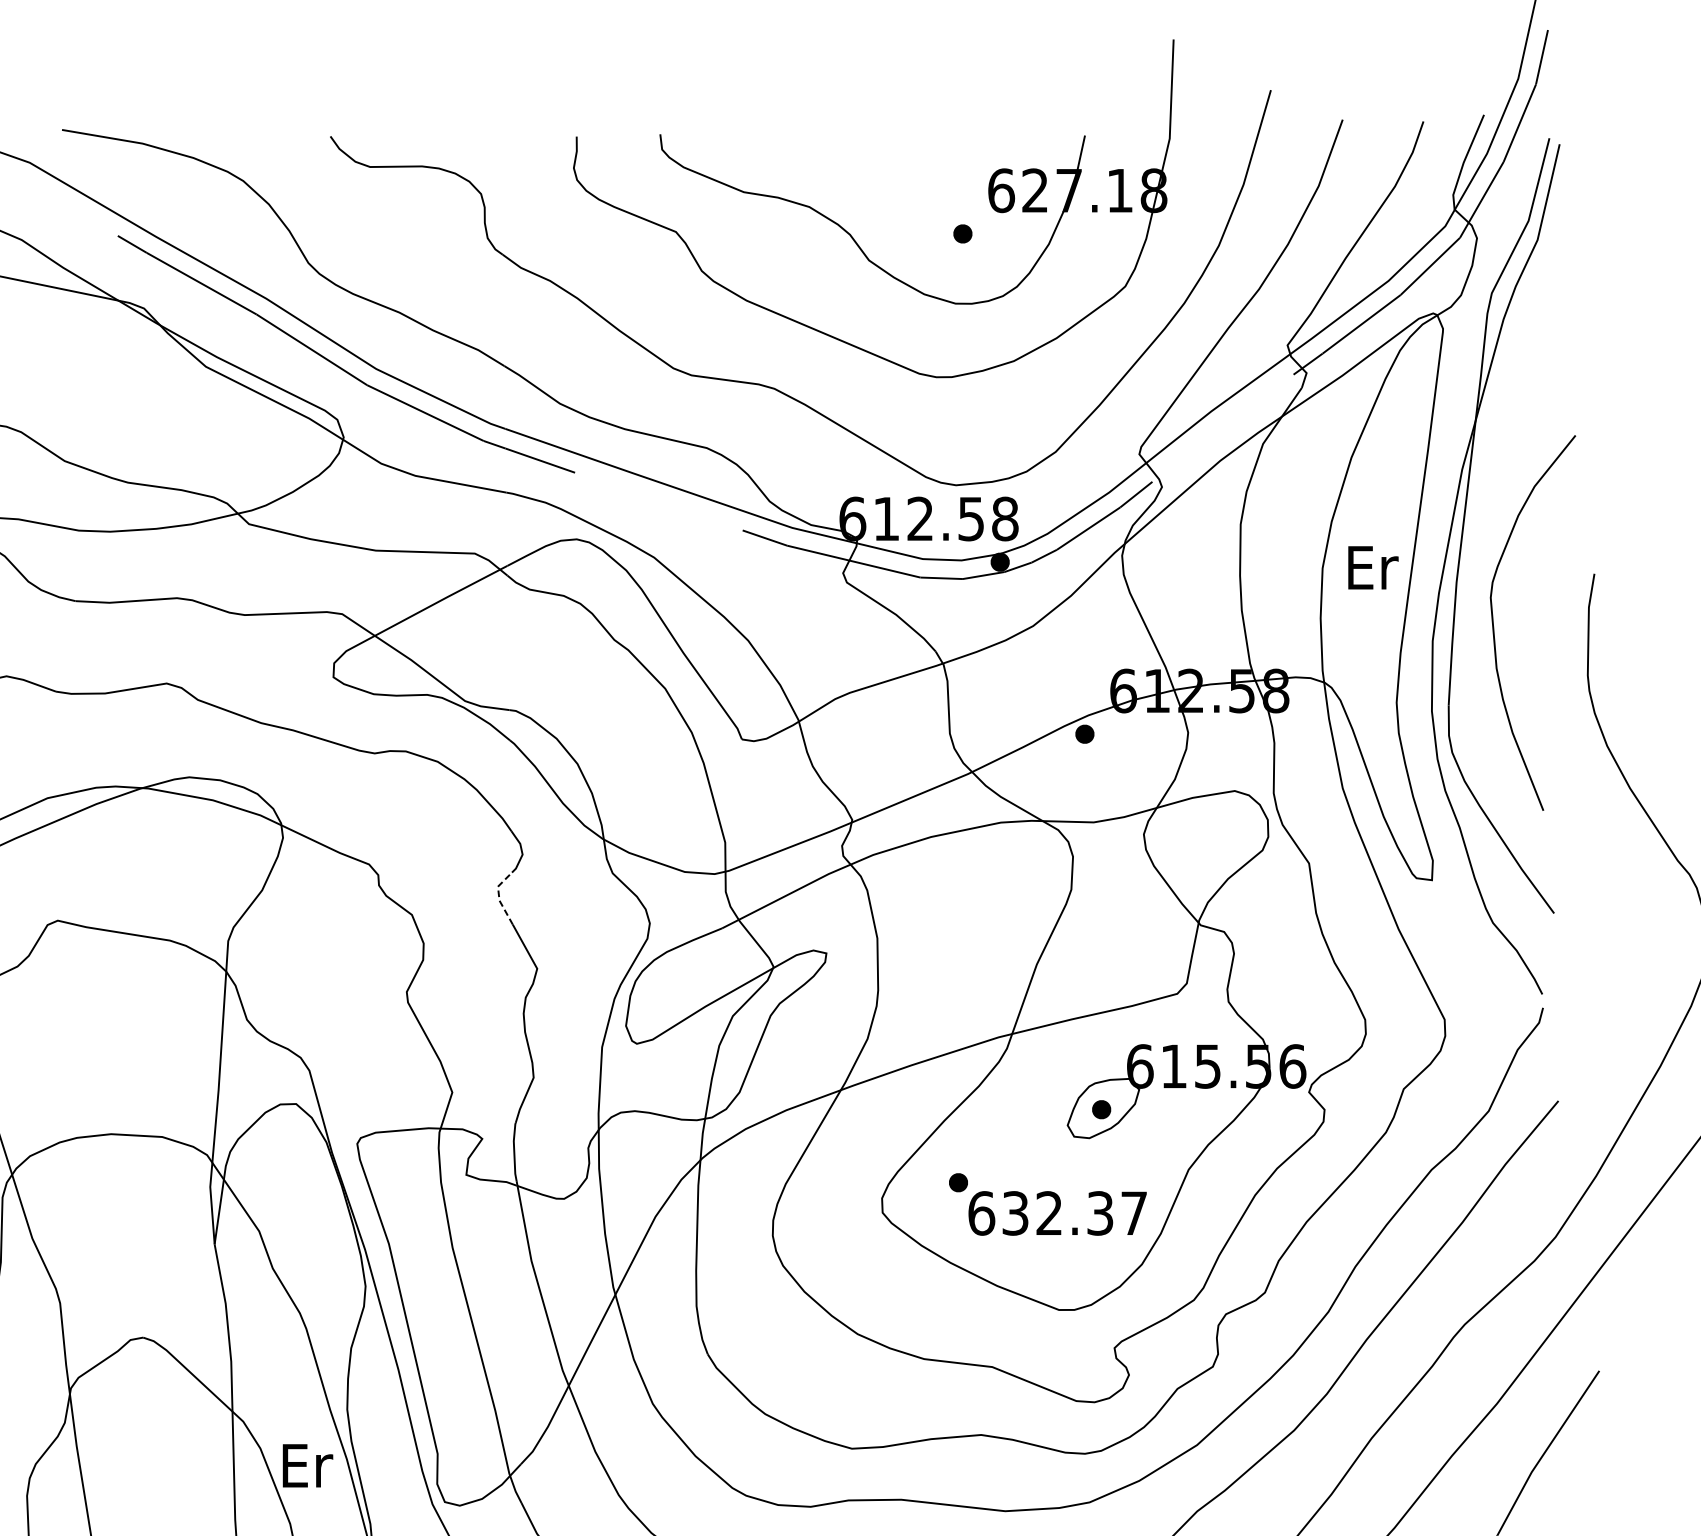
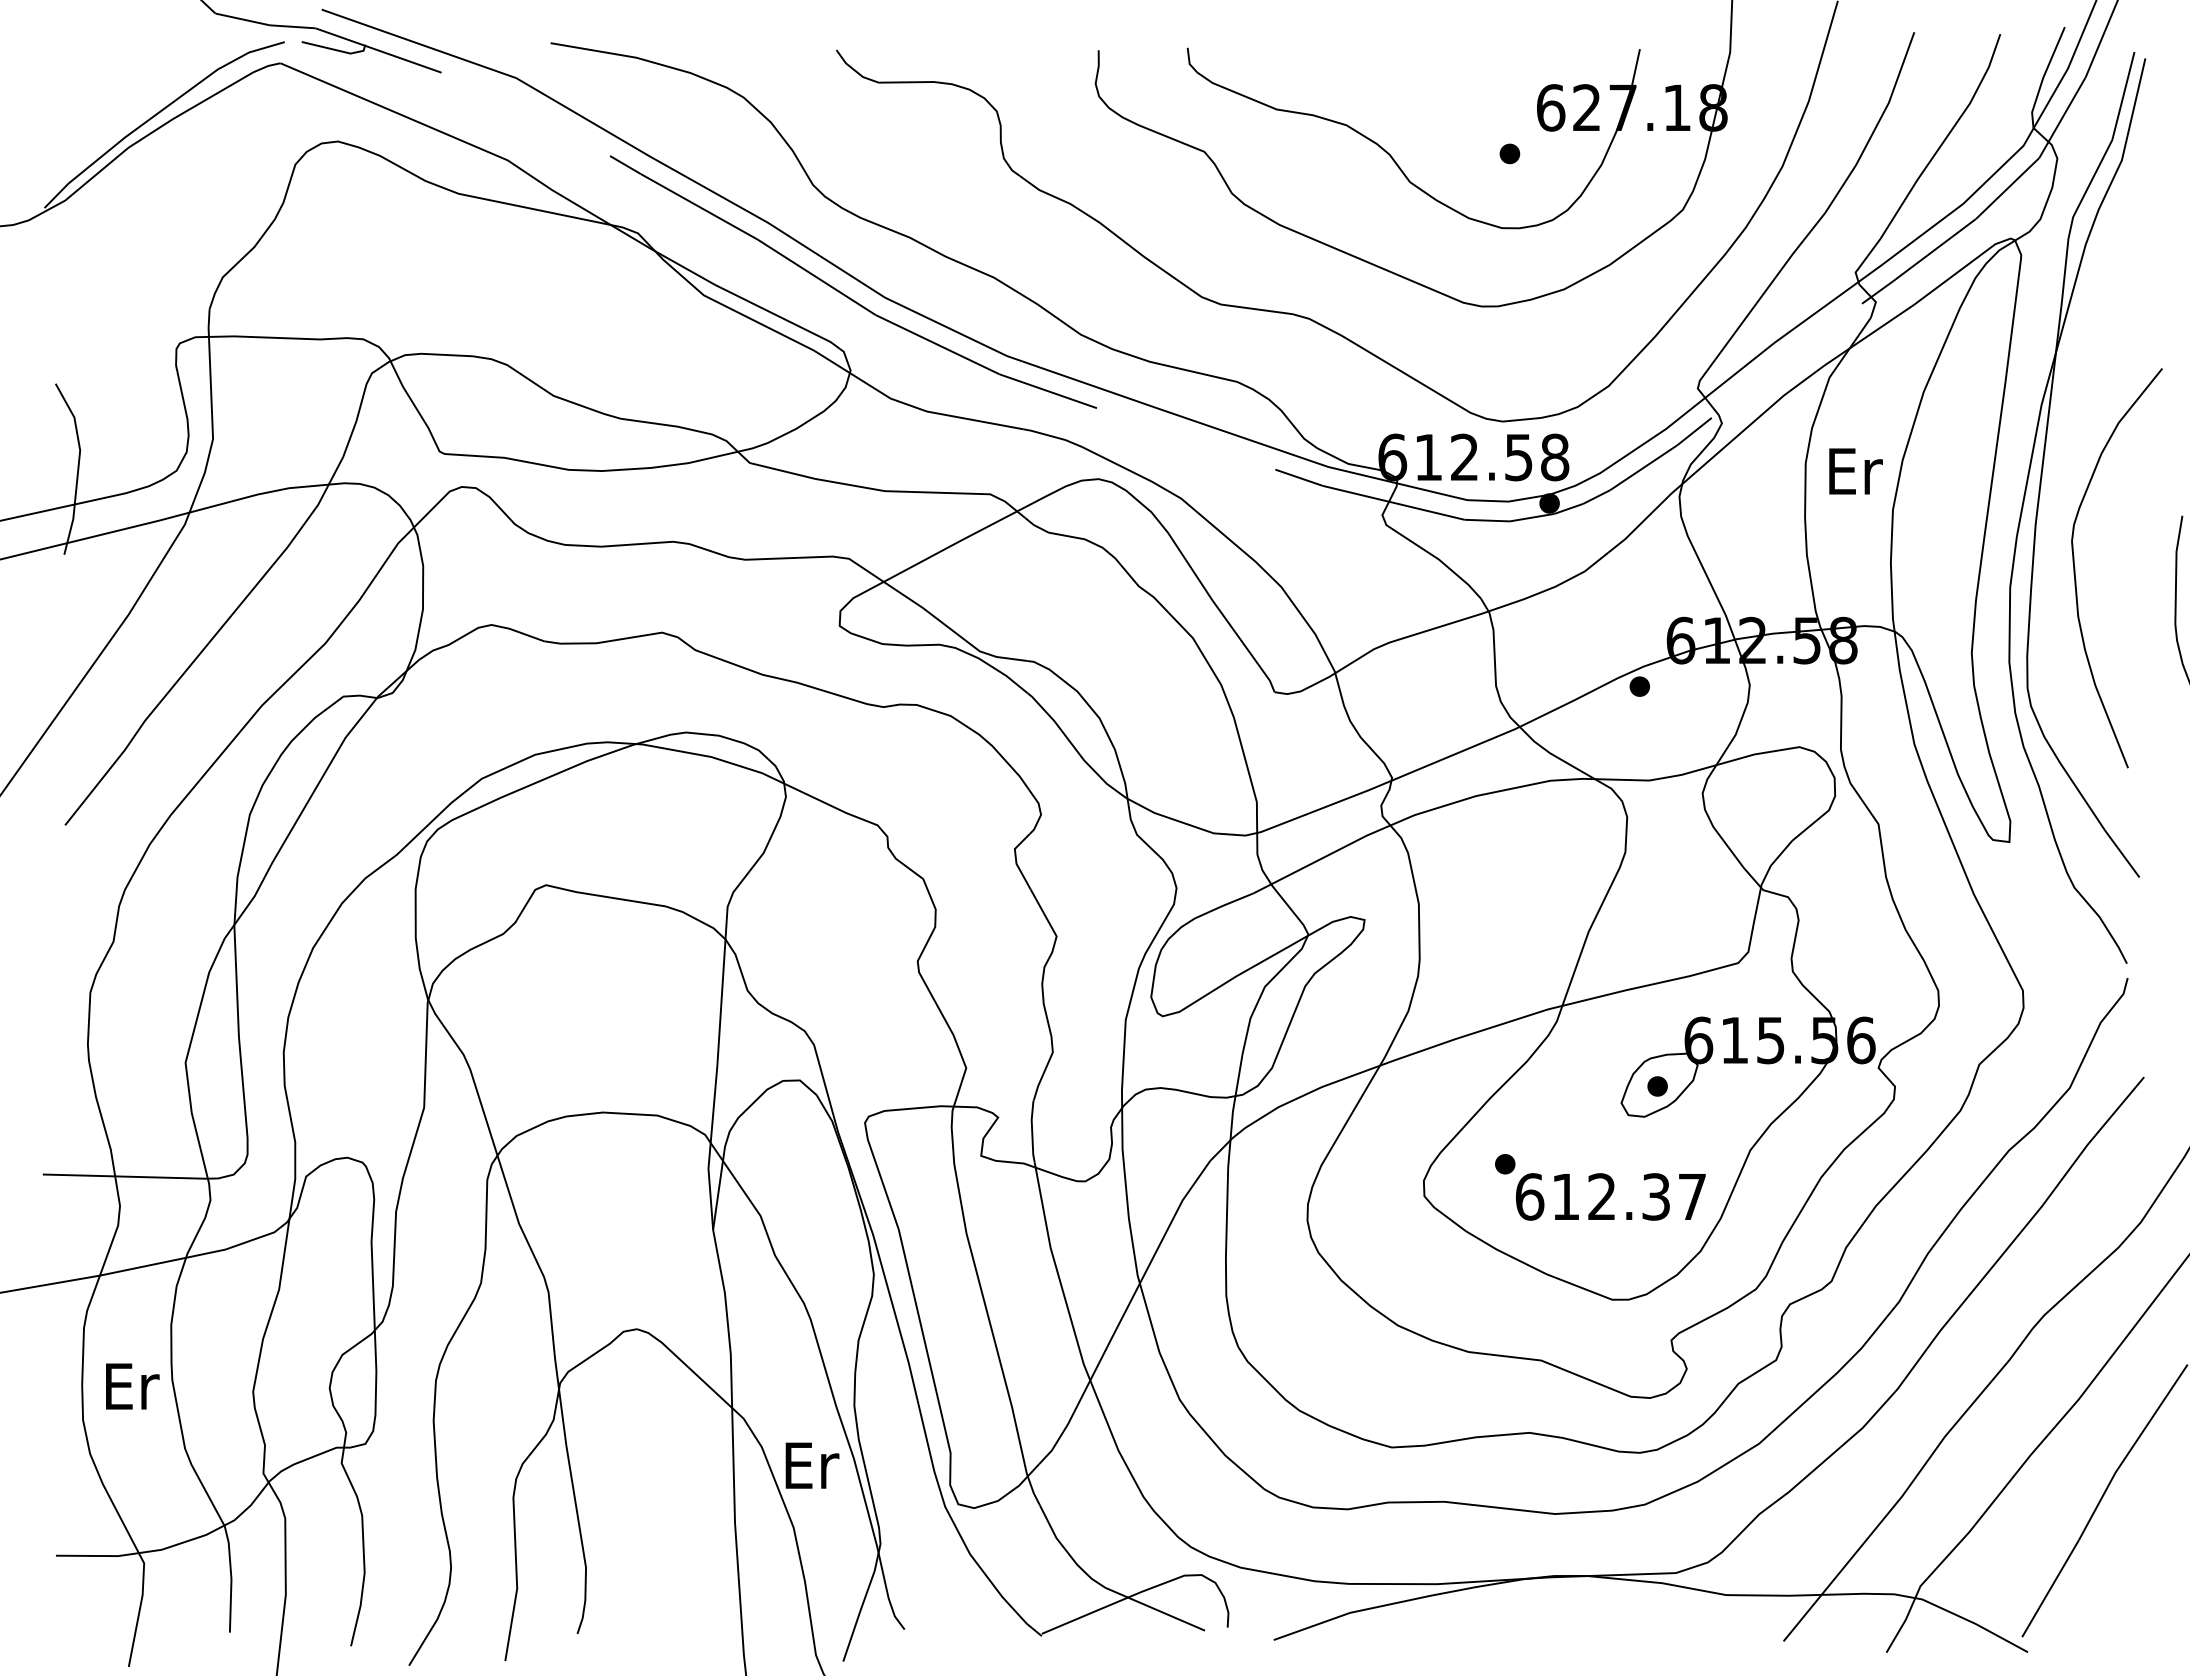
text: (1372, 567) -> (1855, 471), moved
line: (499, 896) -> (1016, 859), dashed -> solid
text: (1015, 1213) -> (1565, 1196), 632.37 -> 612.37

